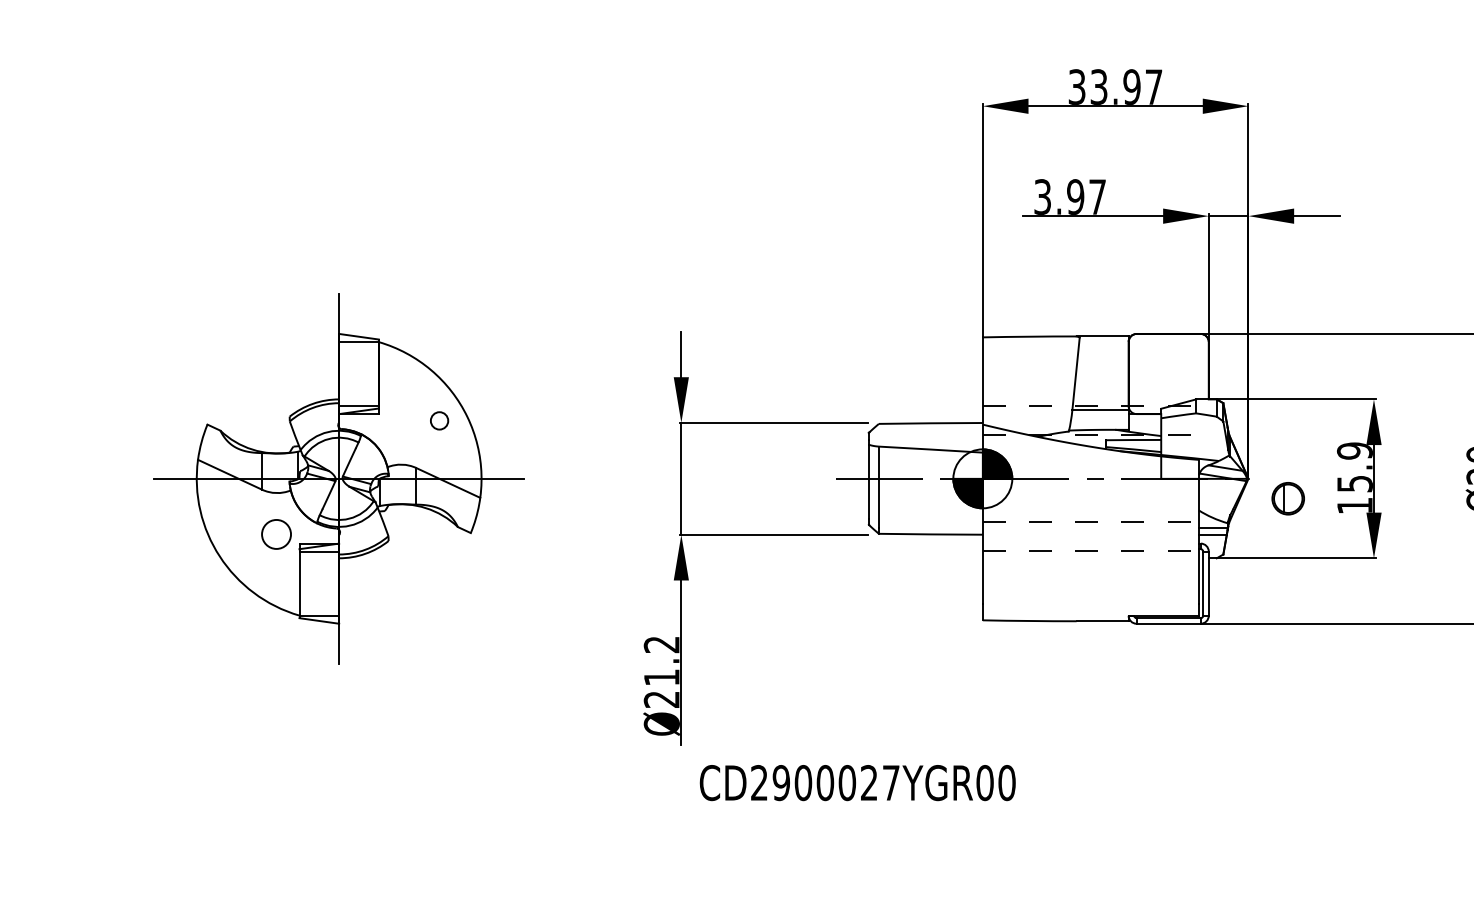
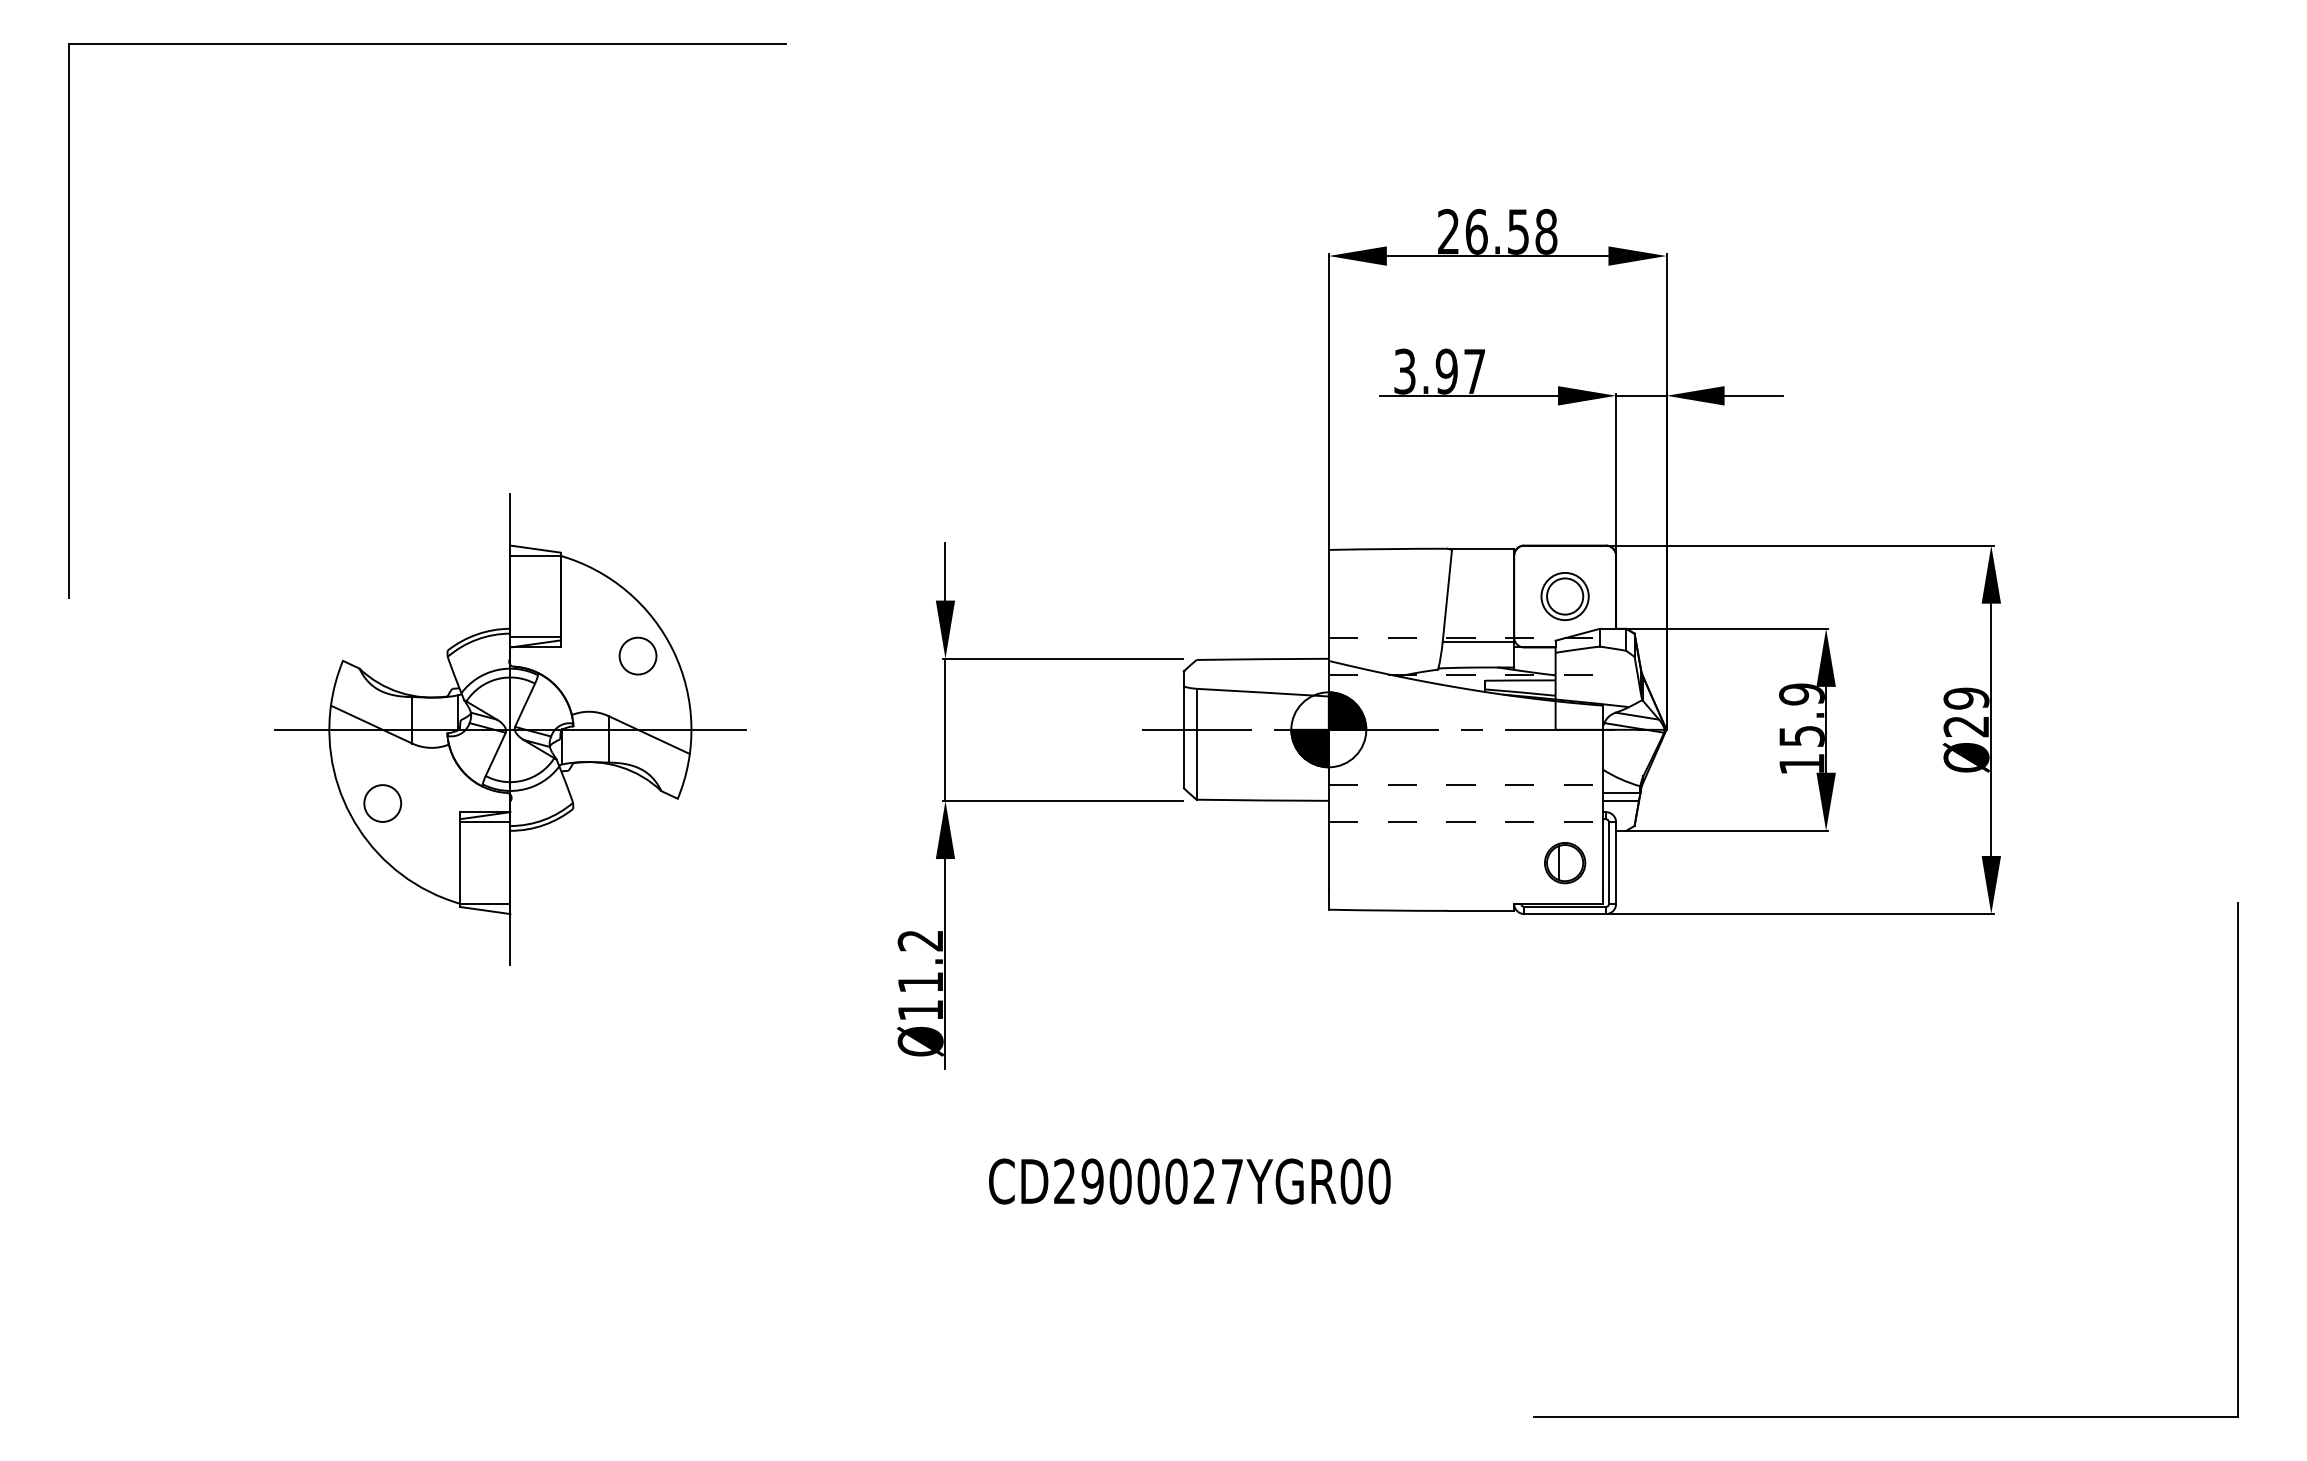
text: (1115, 86) -> (1497, 231), 33.97 -> 26.58
part: (1168, 373) -> (1564, 596), added
circle: (439, 420) -> (637, 655), size x1.67
part: (1288, 499) -> (1565, 863), moved
circle: (276, 534) -> (382, 803), moved
text: (660, 699) -> (919, 1010), Ø21.2 -> Ø11.2
text: (857, 782) -> (1189, 1181), moved

